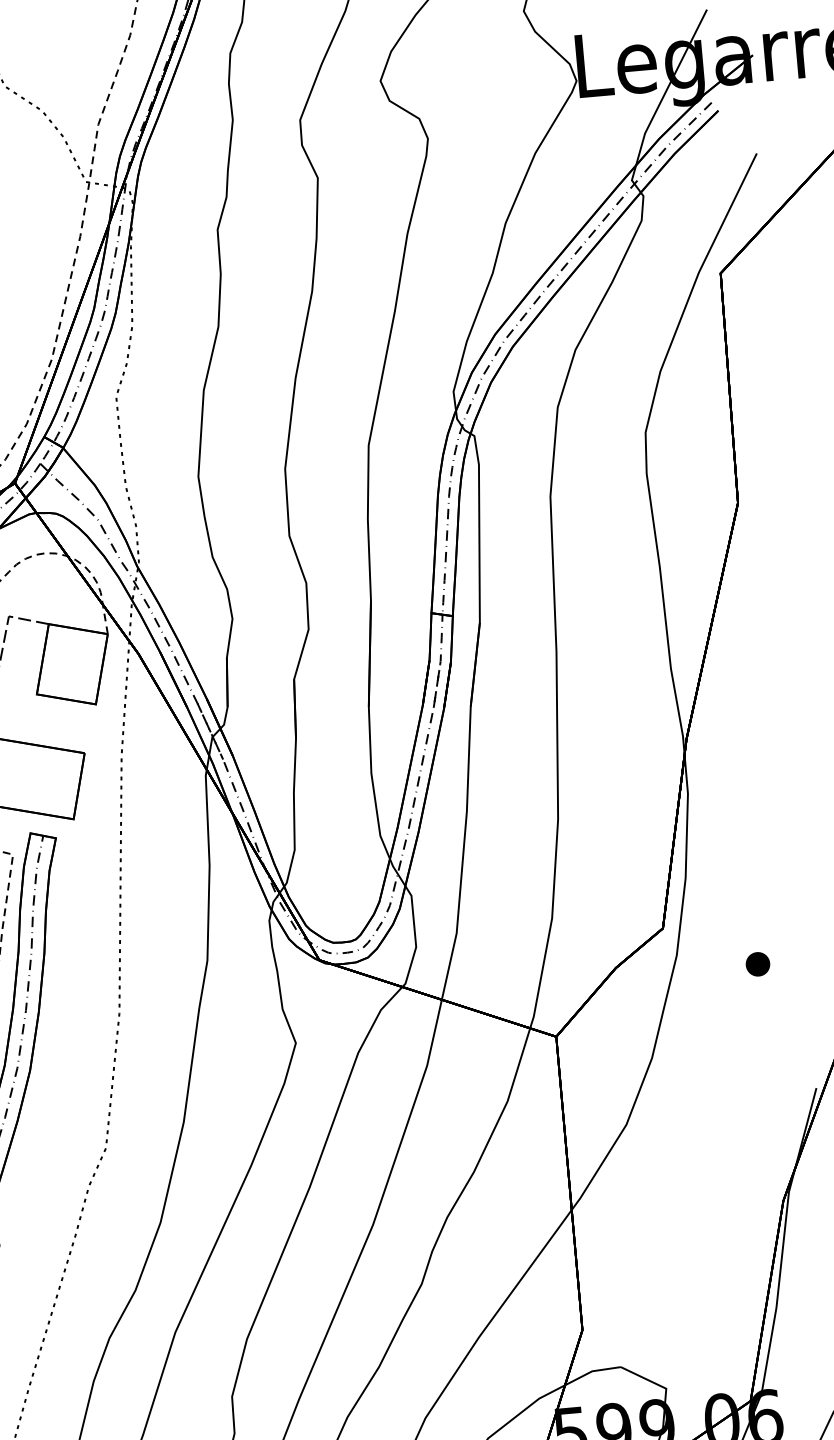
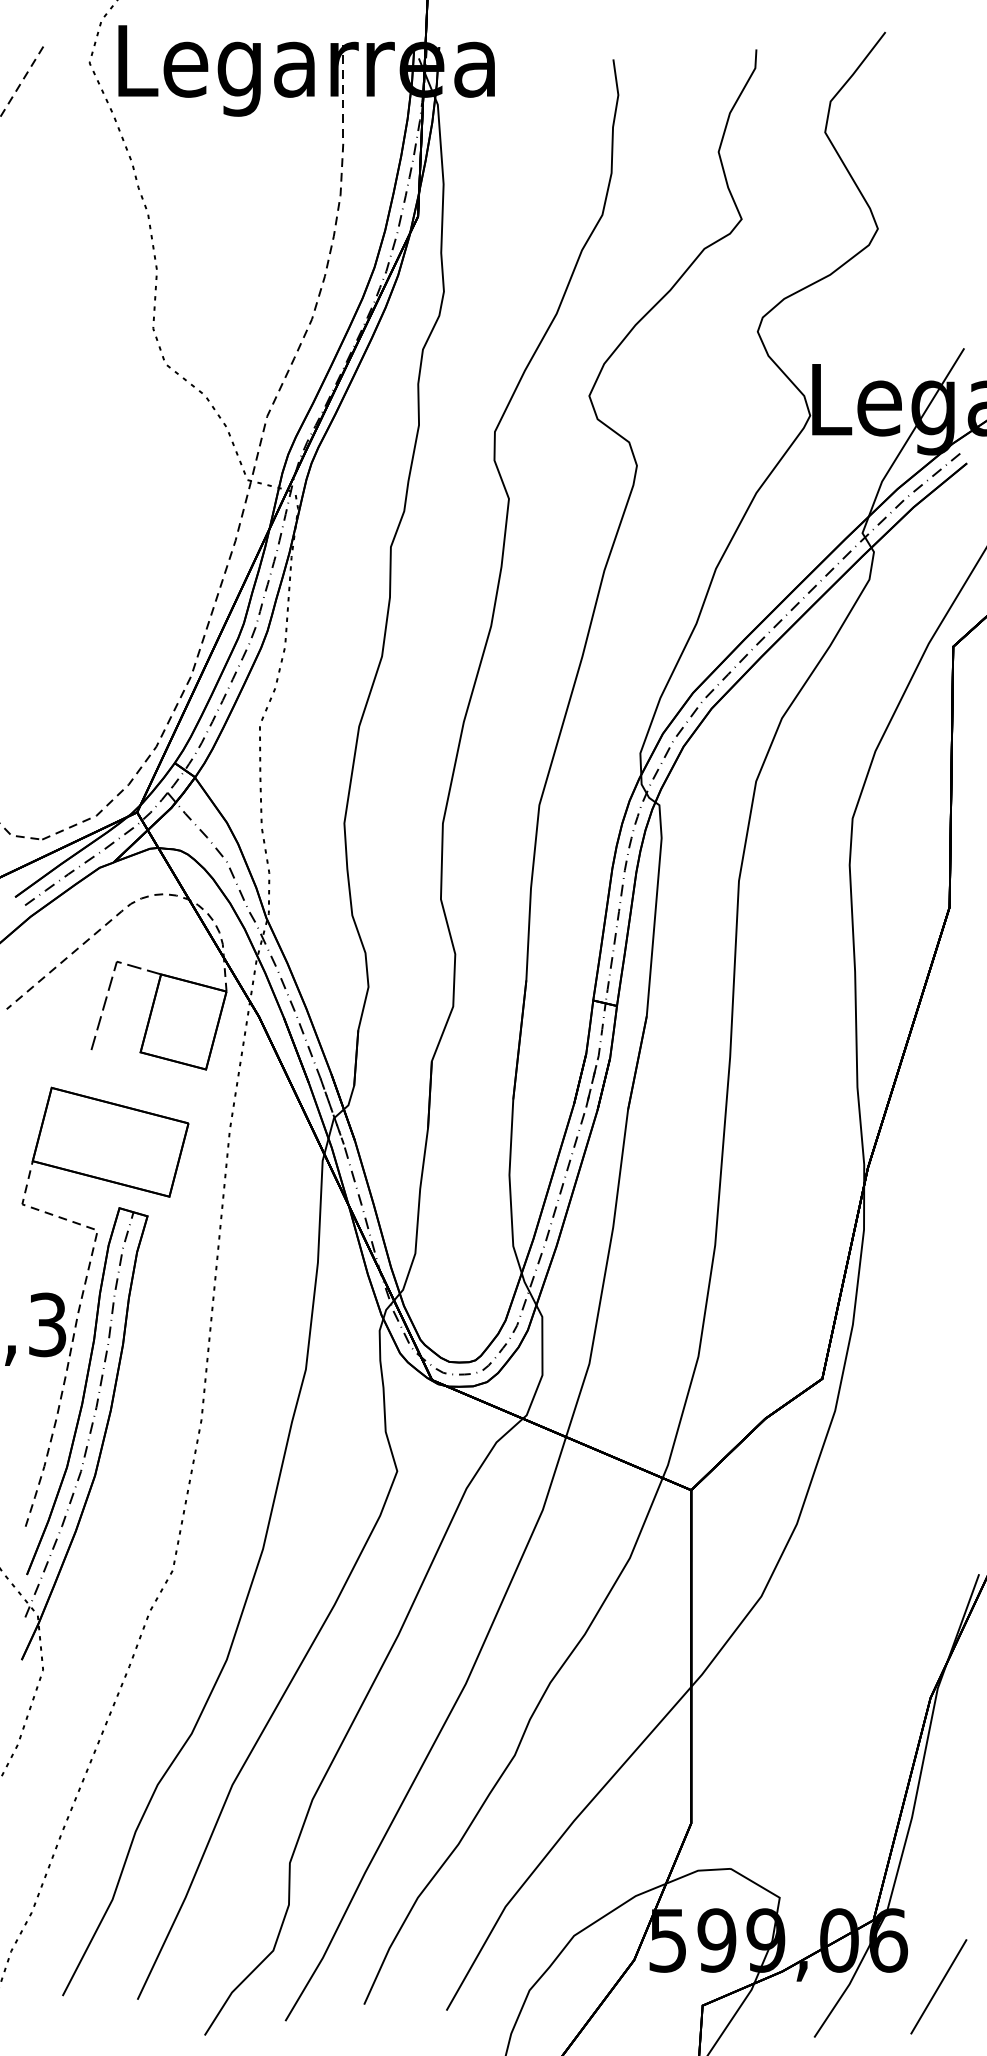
part: (757, 963) -> (925, 1428), removed

